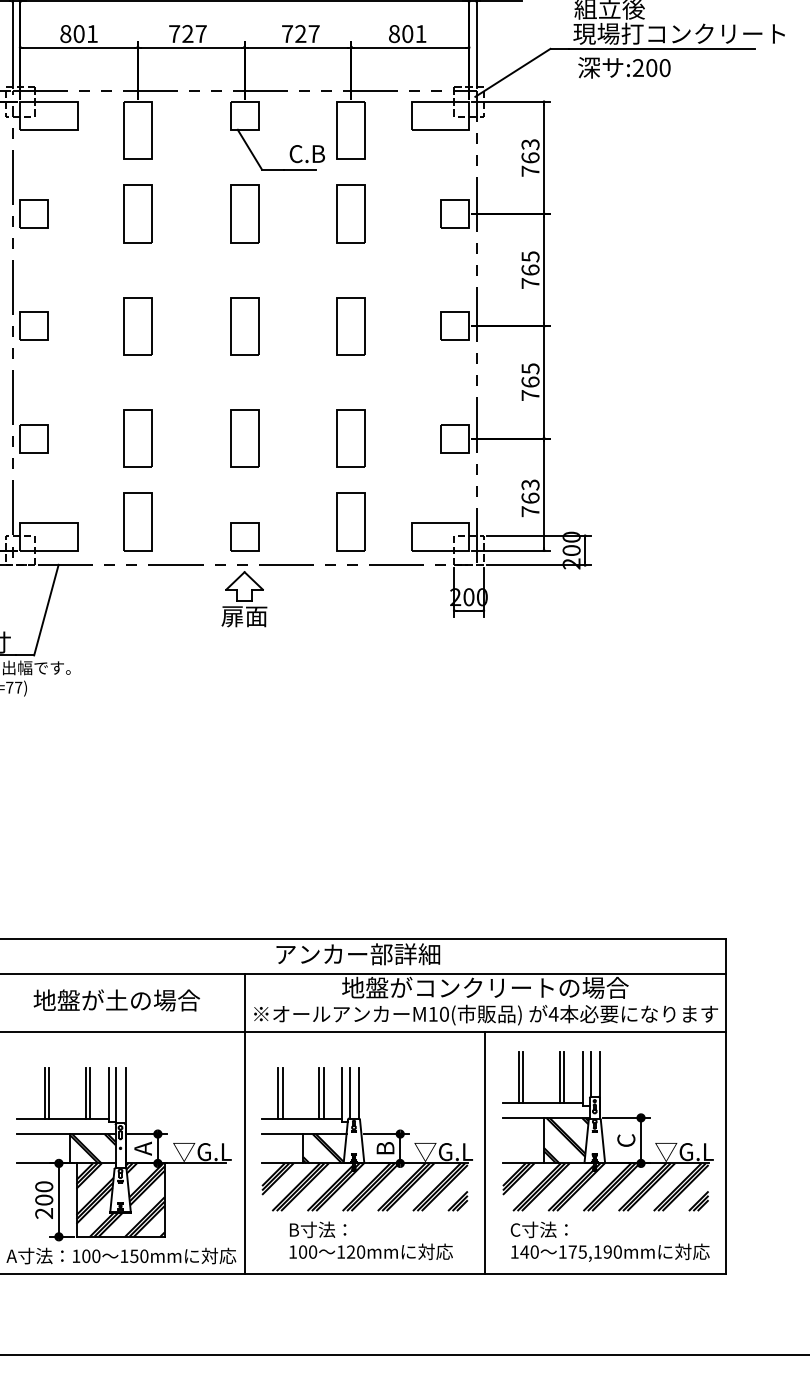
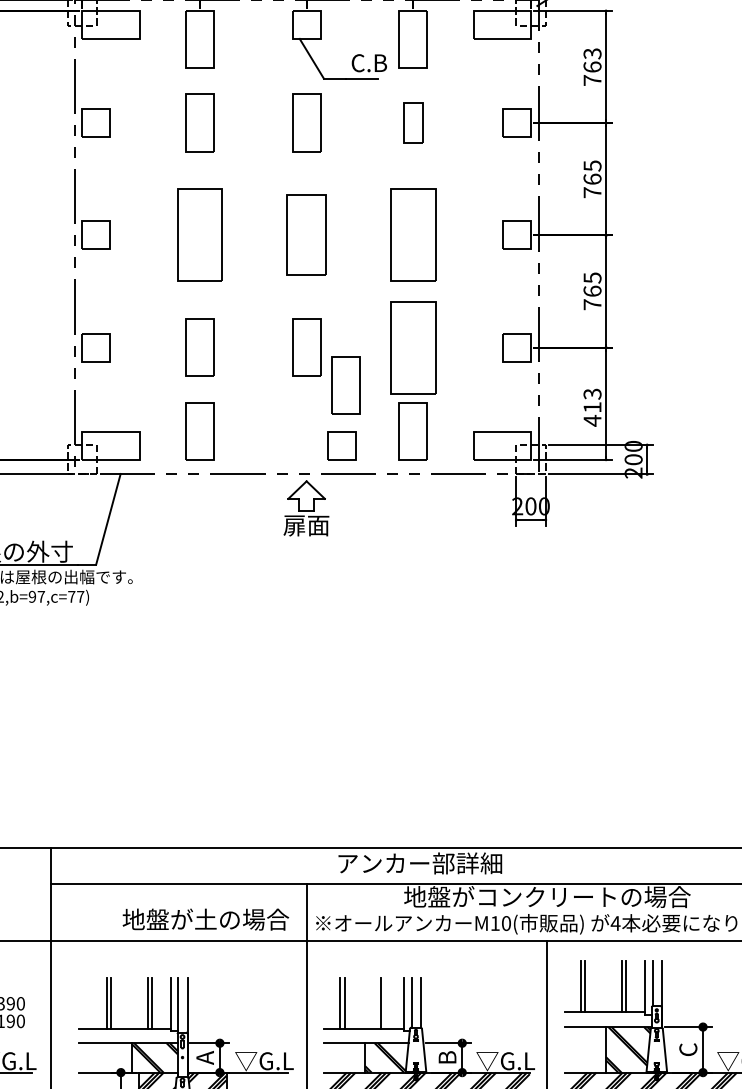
part: (350, 213) -> (412, 122), size x0.7
part: (137, 326) -> (199, 235), size x1.6
part: (244, 326) -> (306, 235), size x1.4
part: (350, 326) -> (412, 235), size x1.6
part: (350, 438) -> (412, 347), size x1.6
part: (283, 475) -> (345, 384), added
text: (530, 504) -> (592, 413), 763 -> 413
part: (244, 536) -> (341, 445), moved
text: (116, 1000) -> (205, 919), moved
line: (323, 1093) -> (385, 1002), removed

